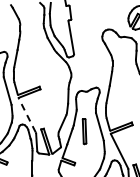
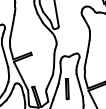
line: (27, 114) -> (21, 75), dashed -> solid

